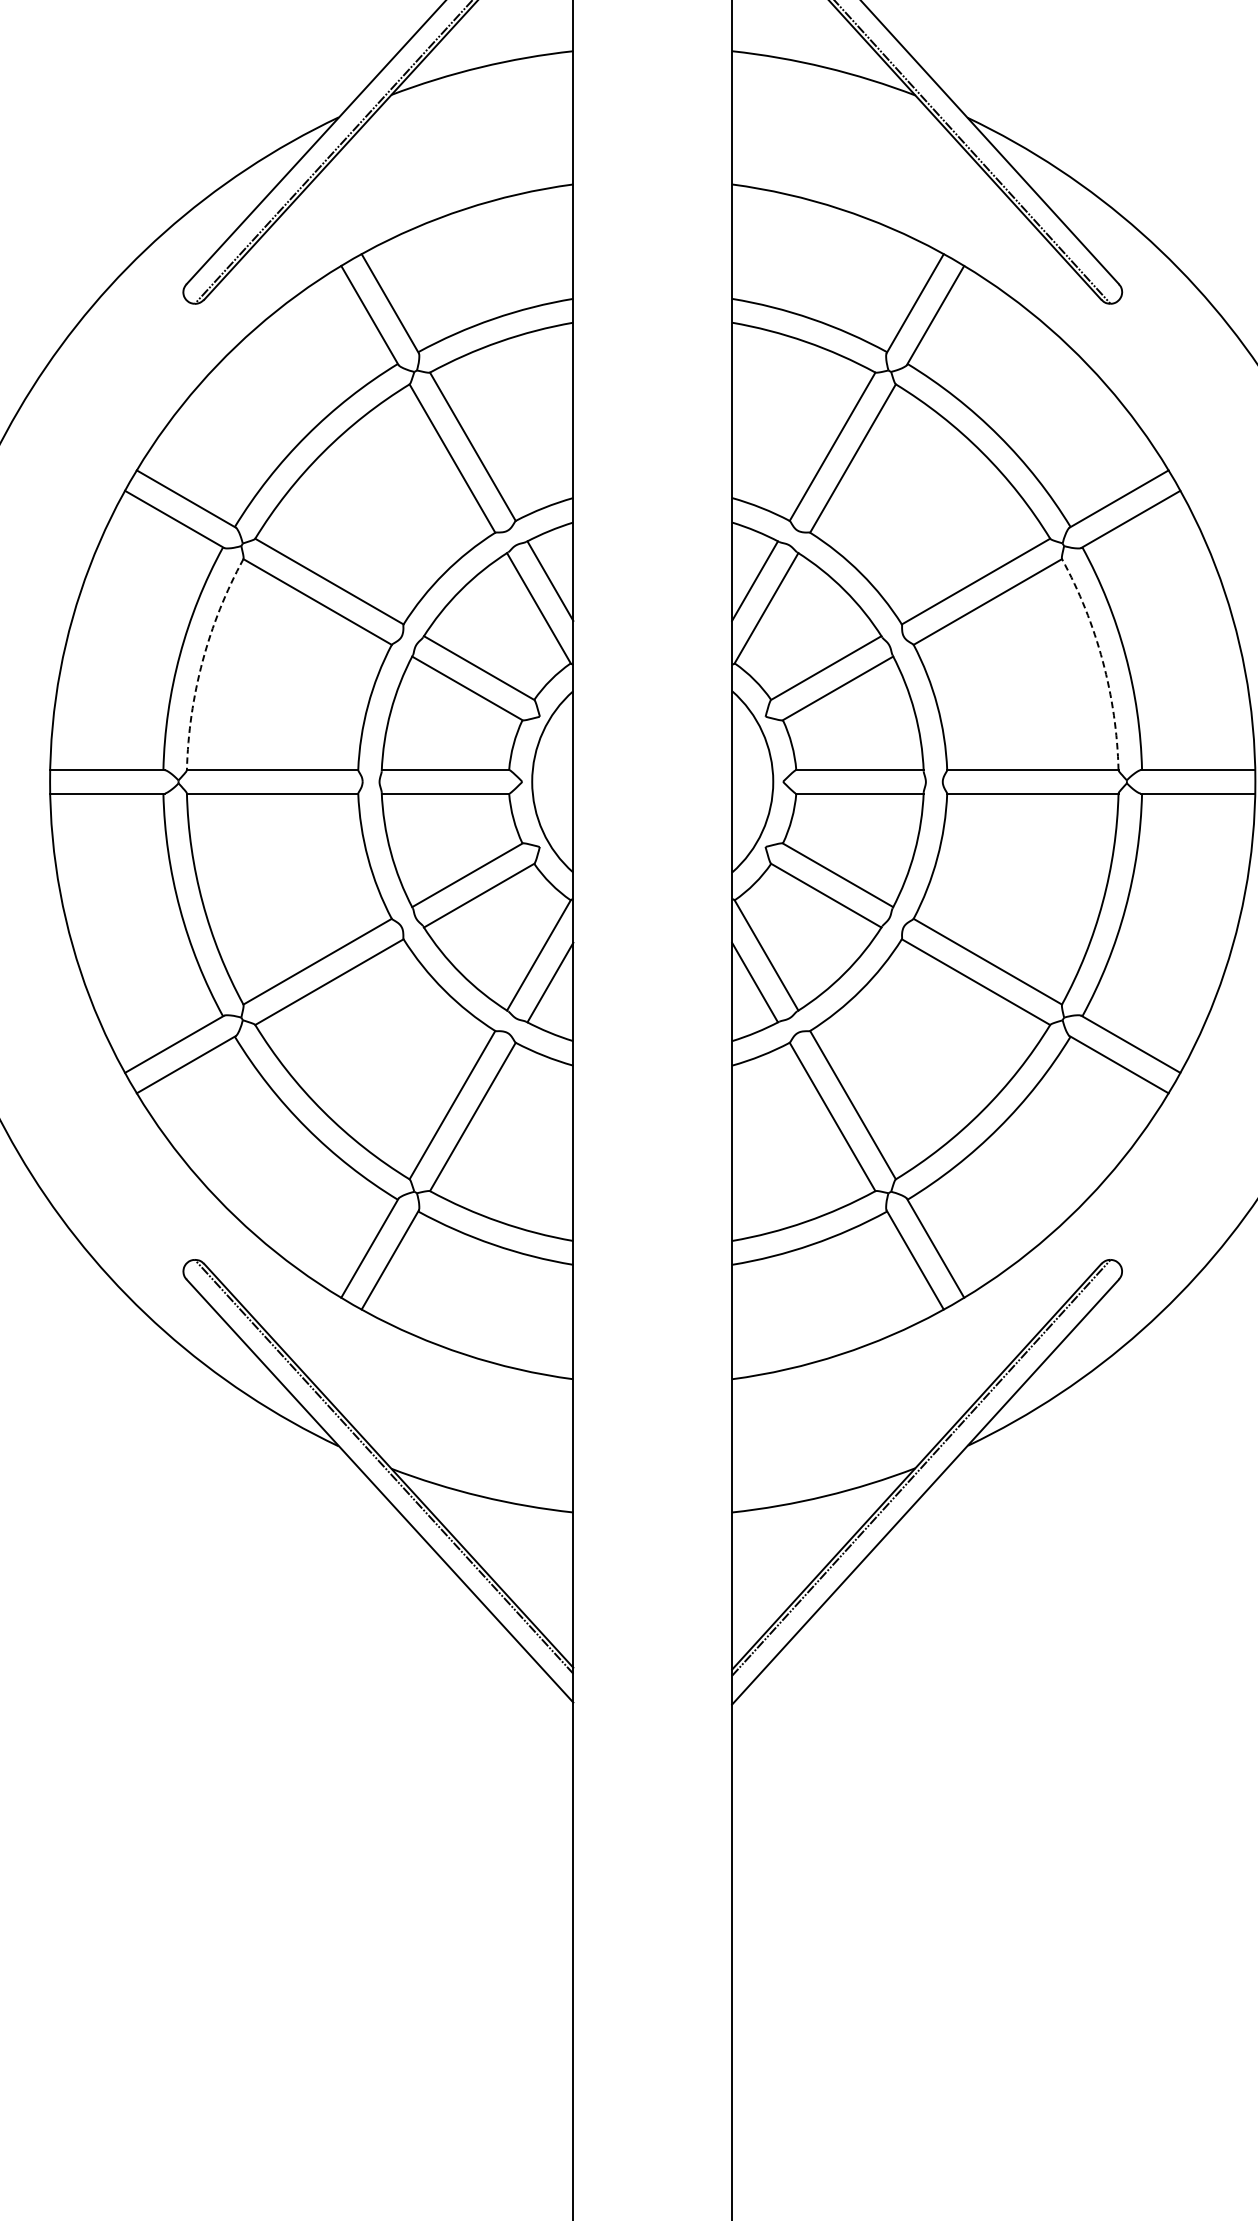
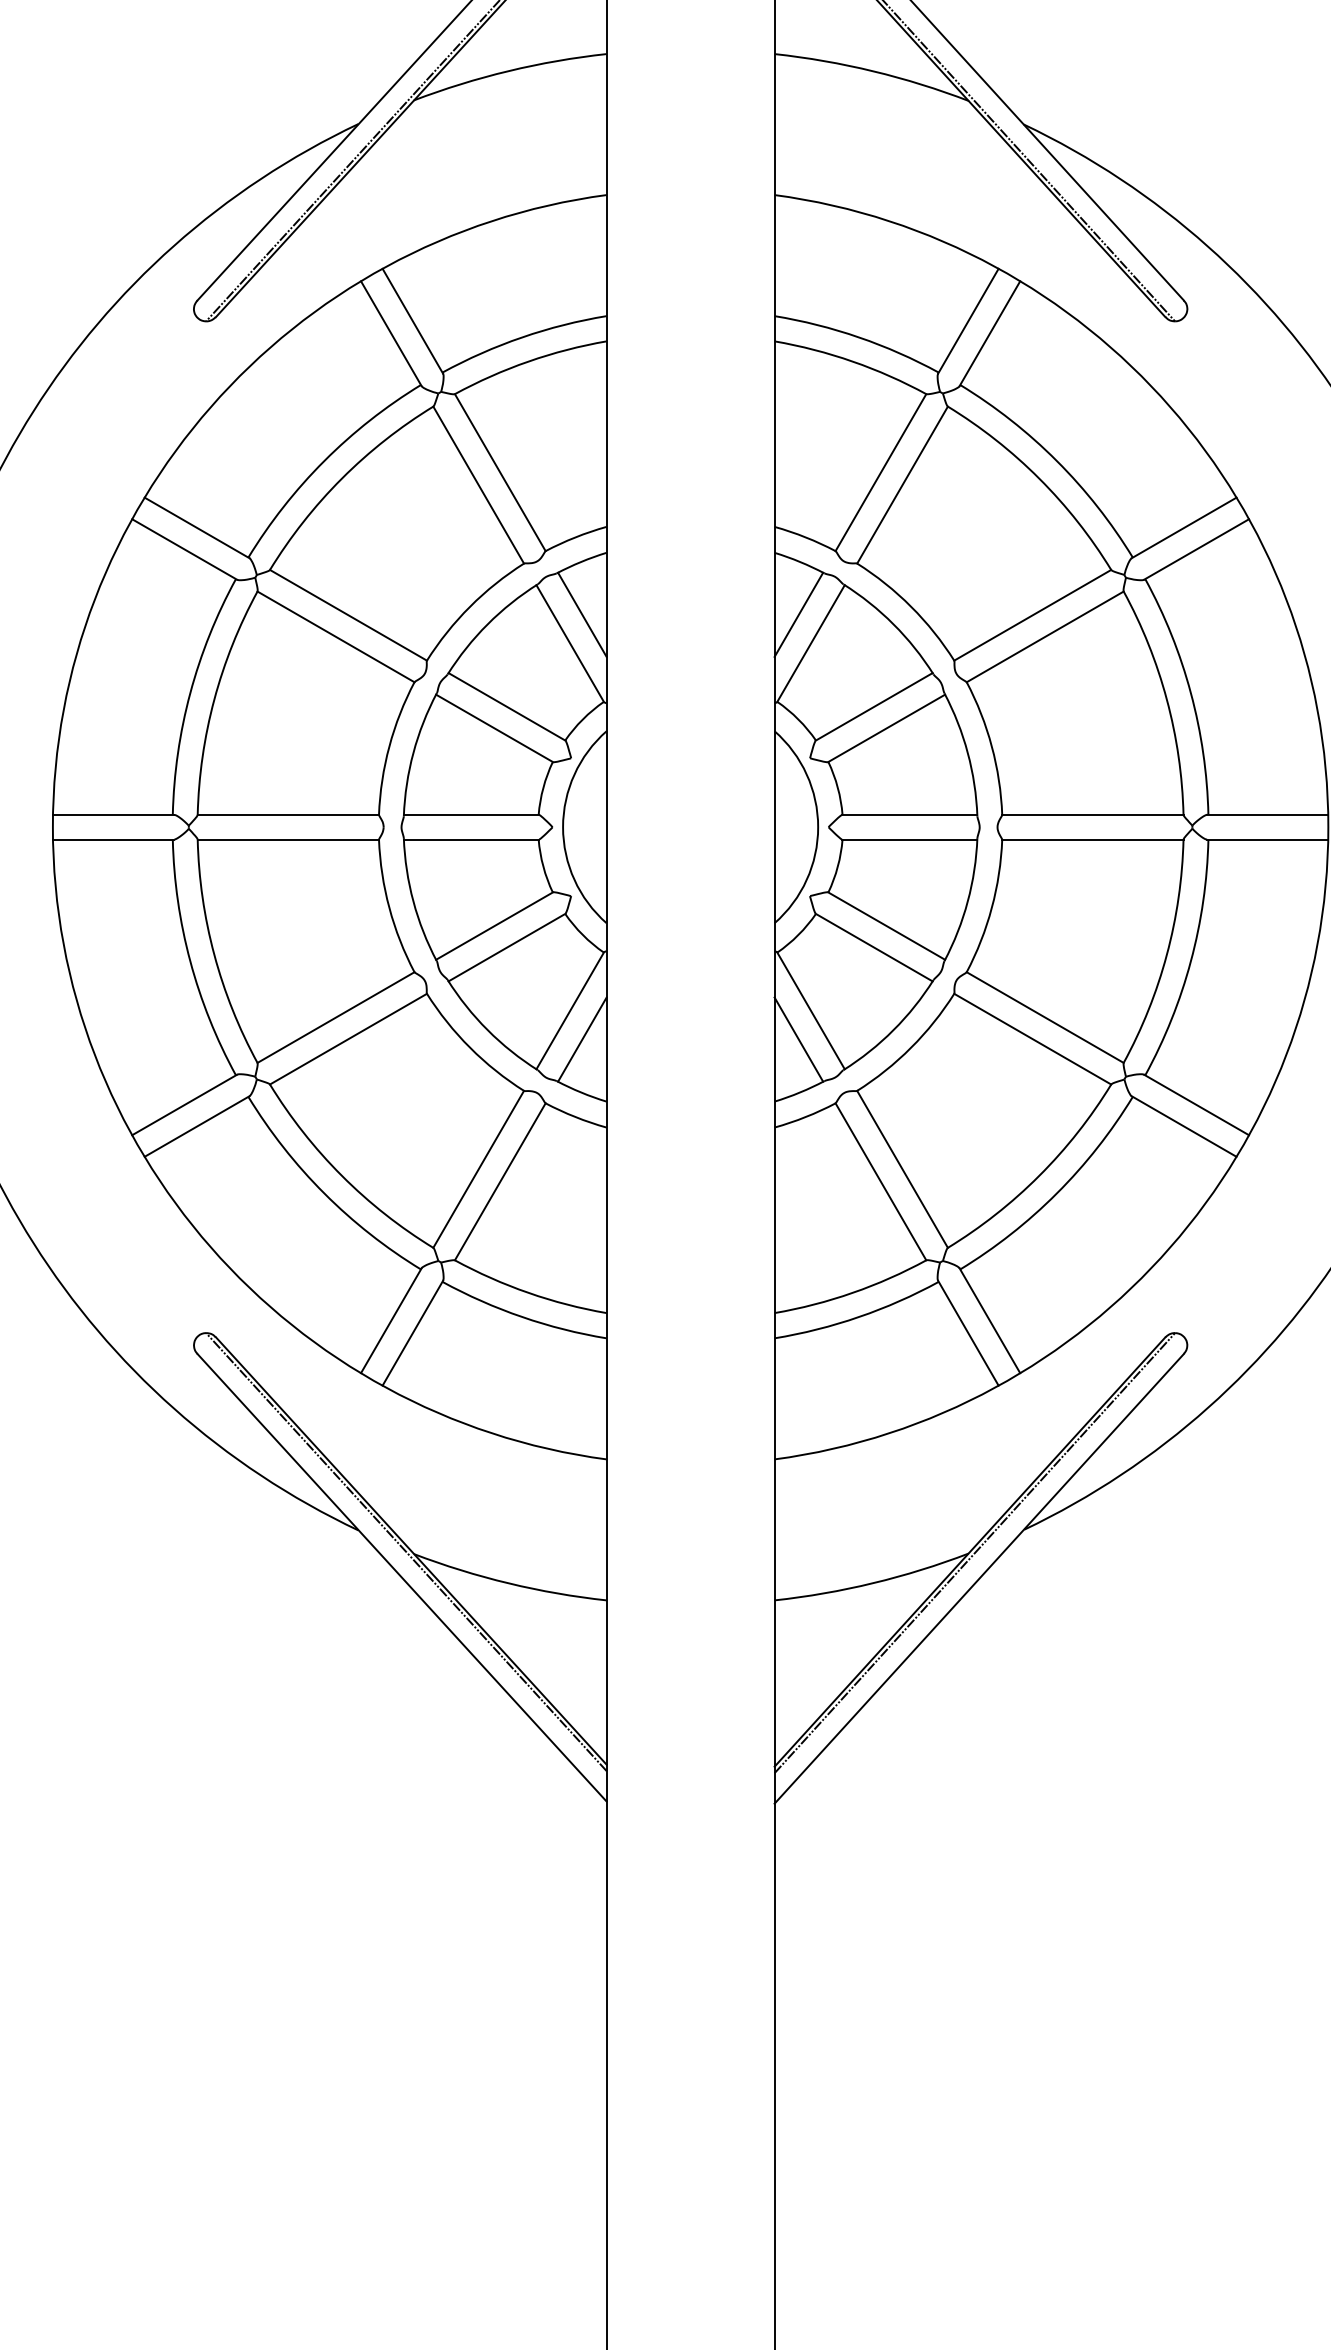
arc: (202, 661) -> (214, 699), dashed -> solid
arc: (1102, 661) -> (1166, 699), dashed -> solid

